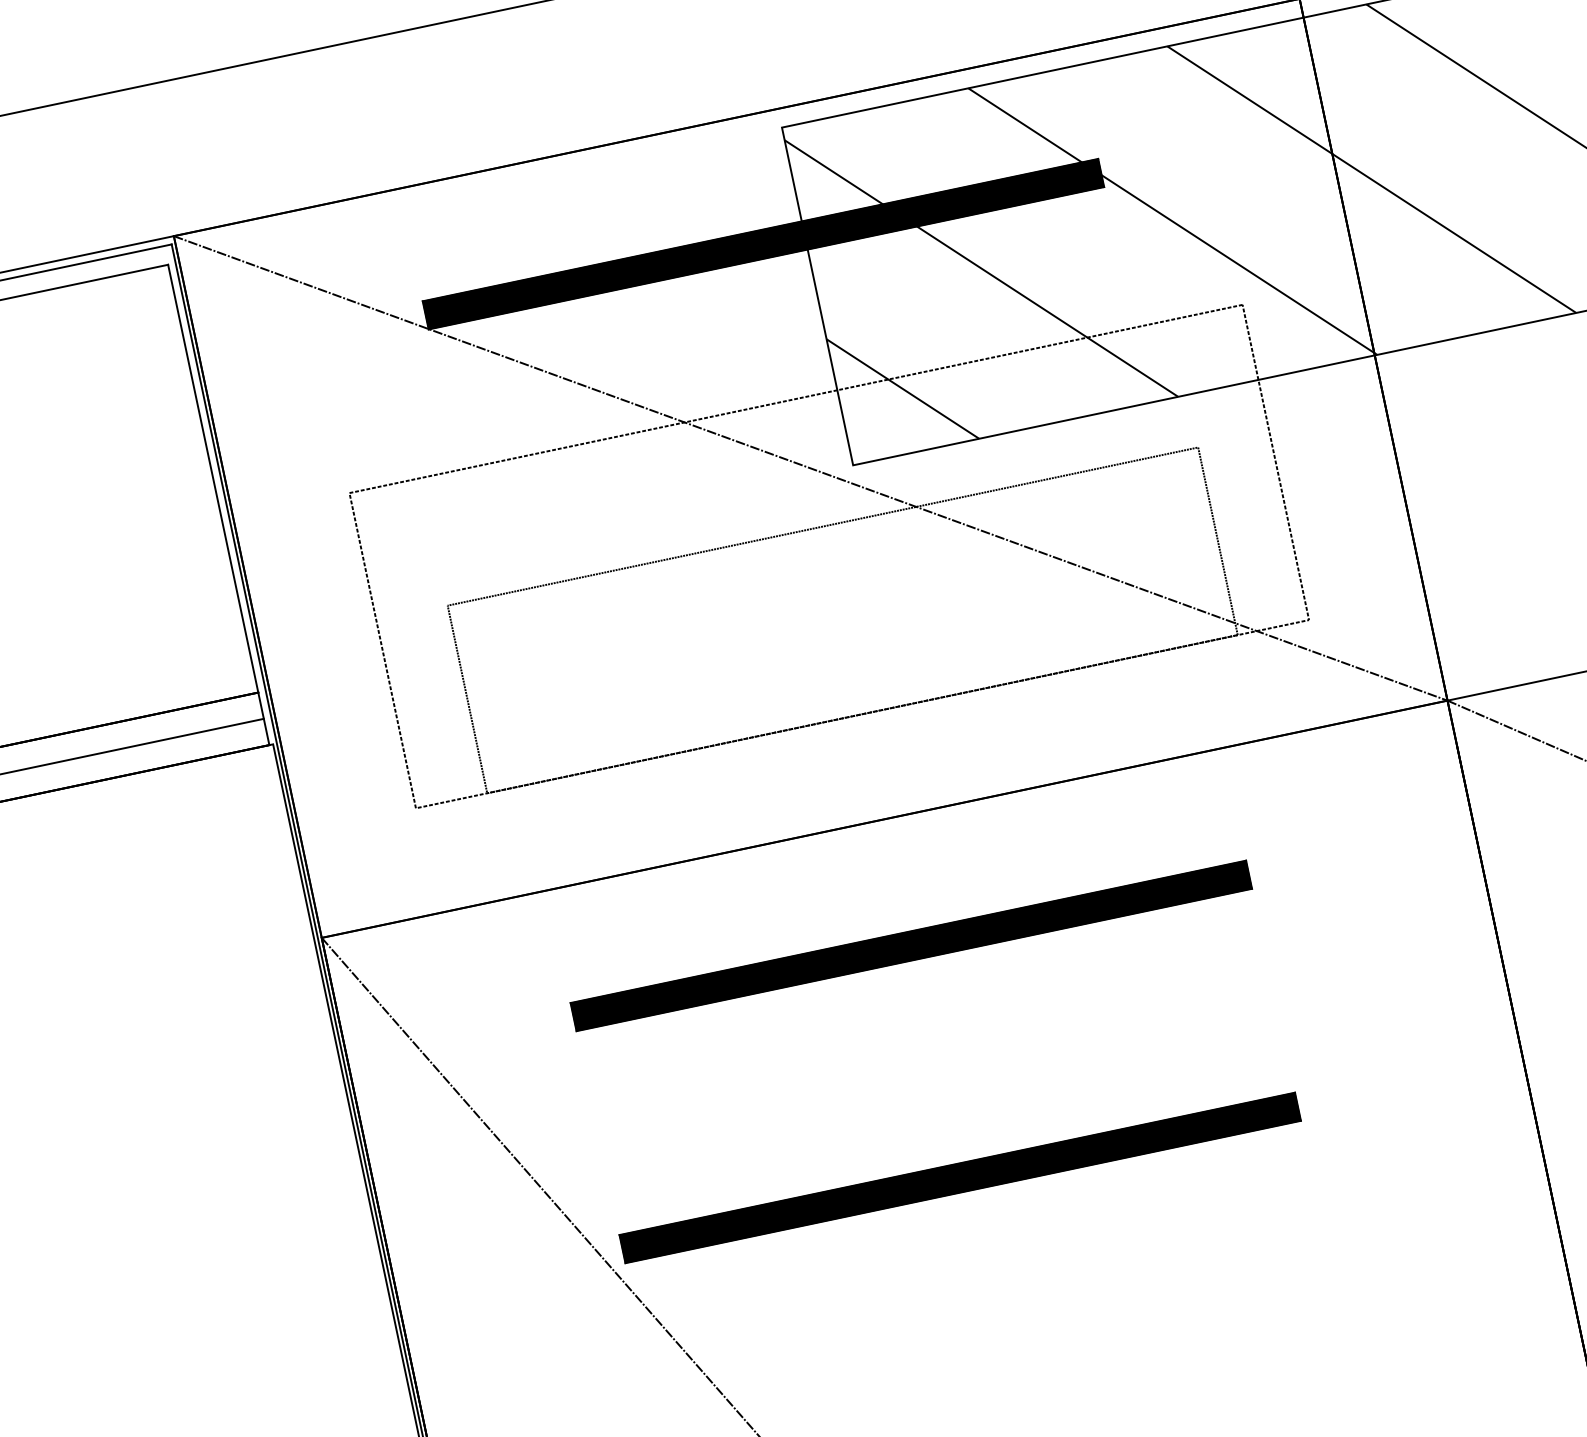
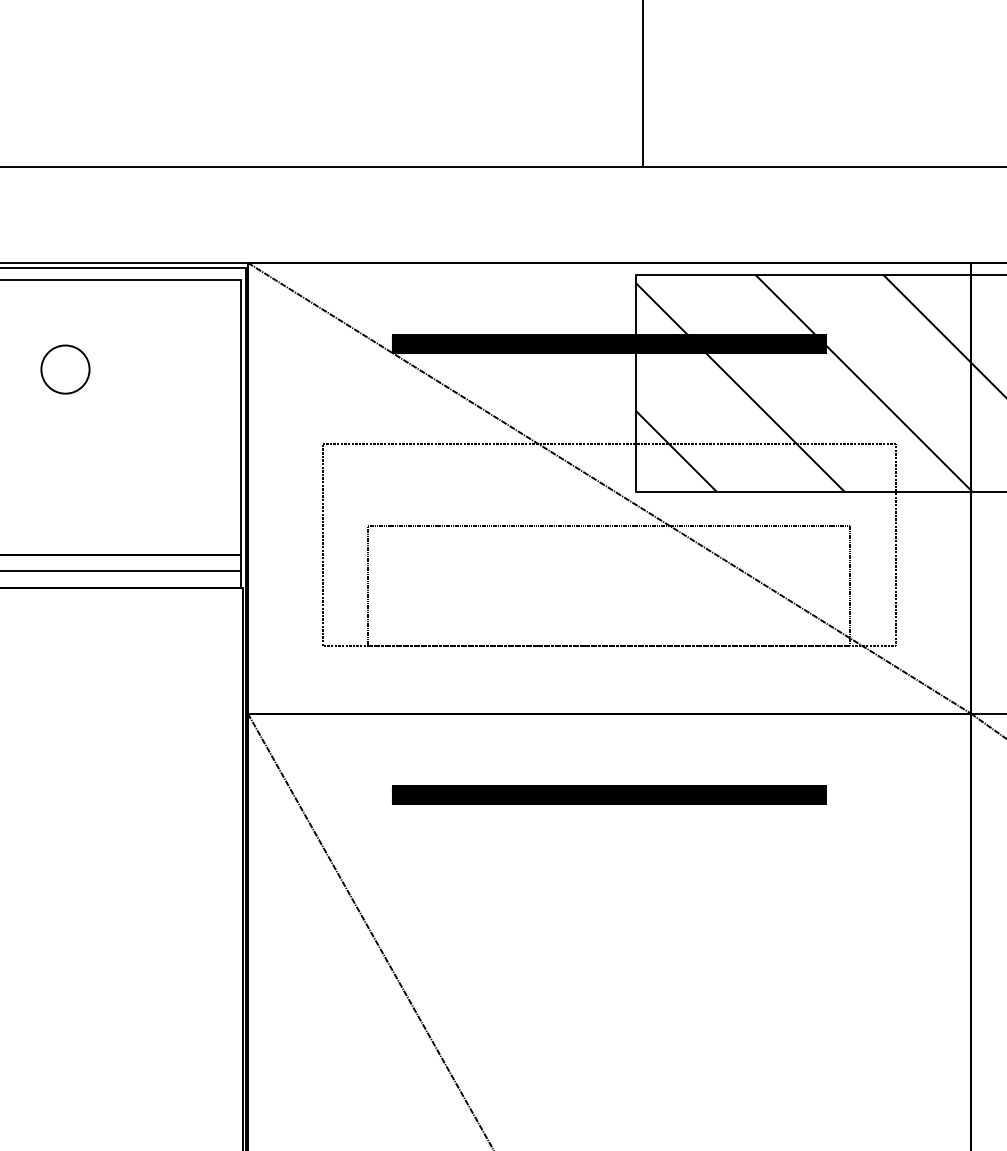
part: (960, 1177) -> (609, 943), removed

